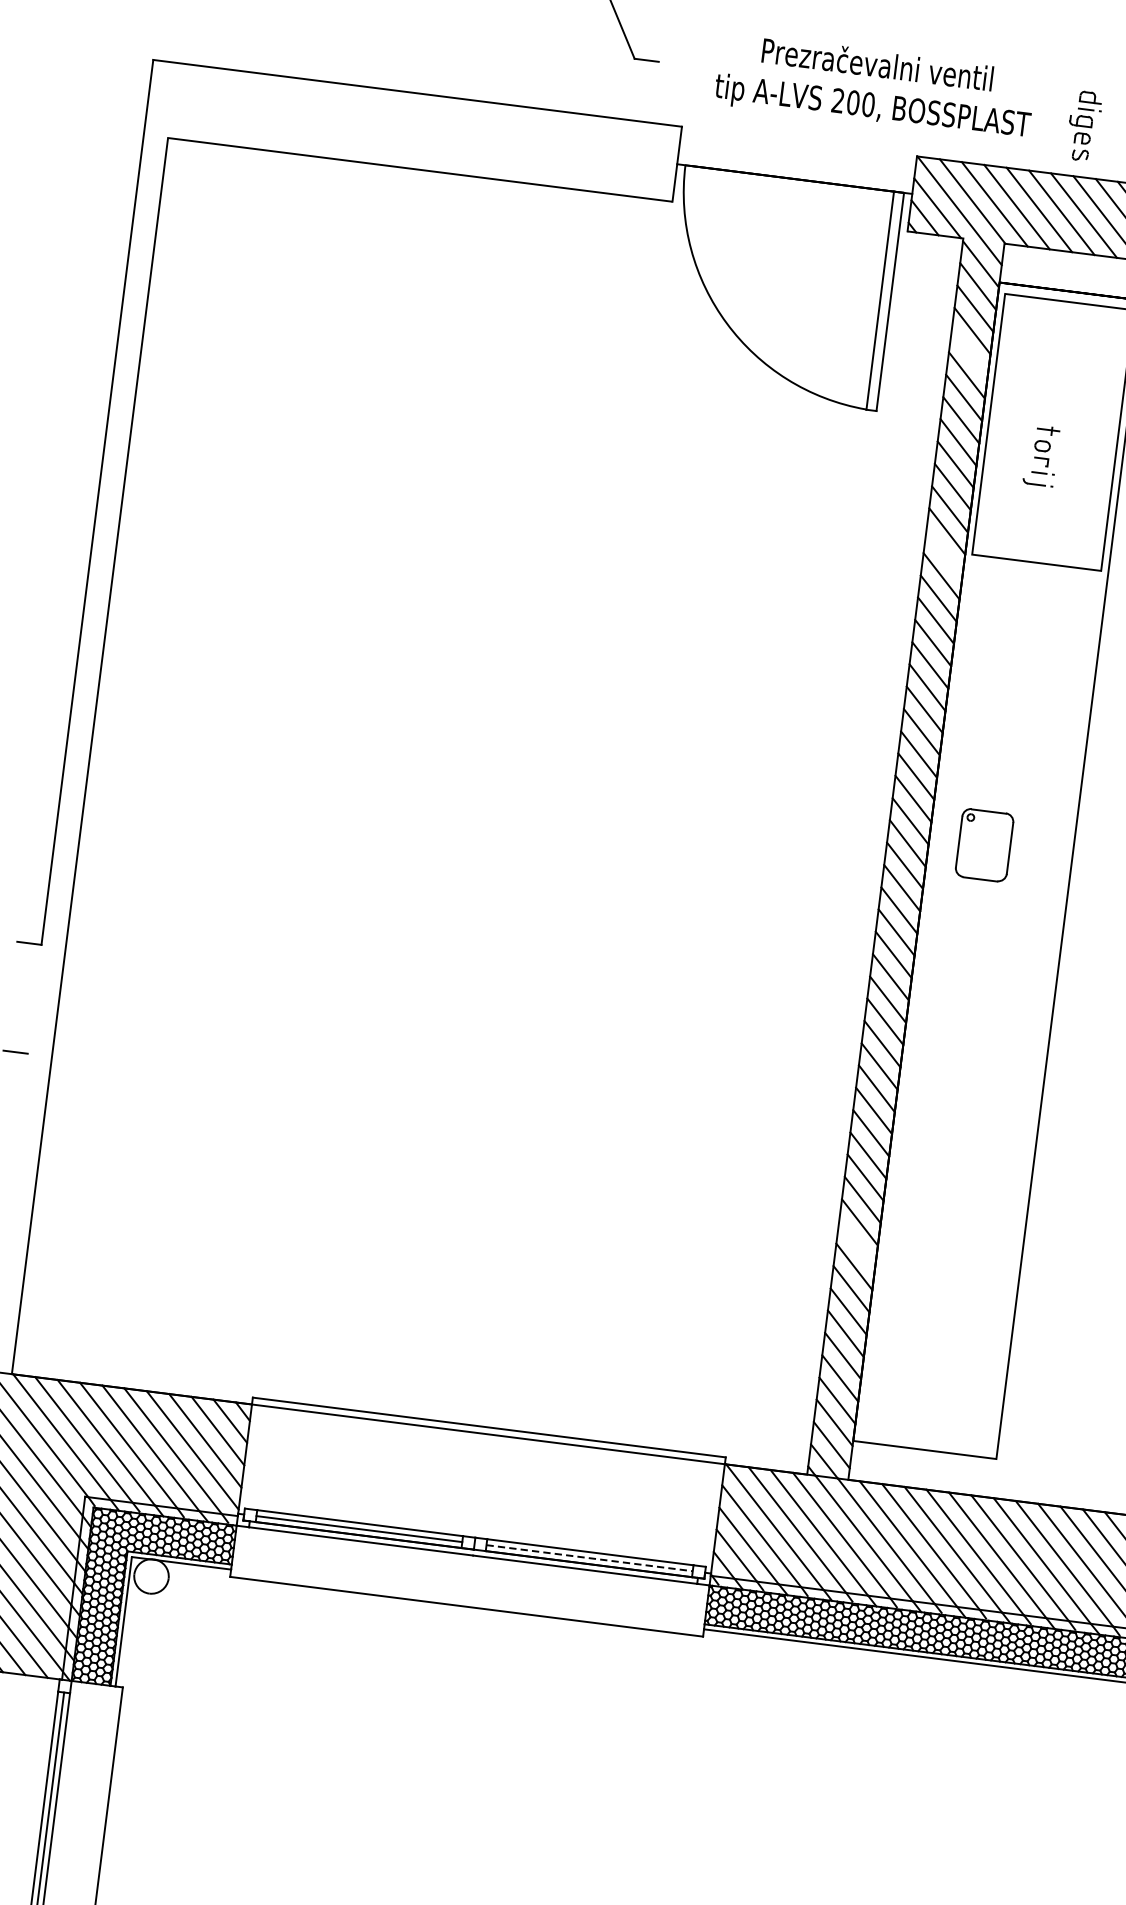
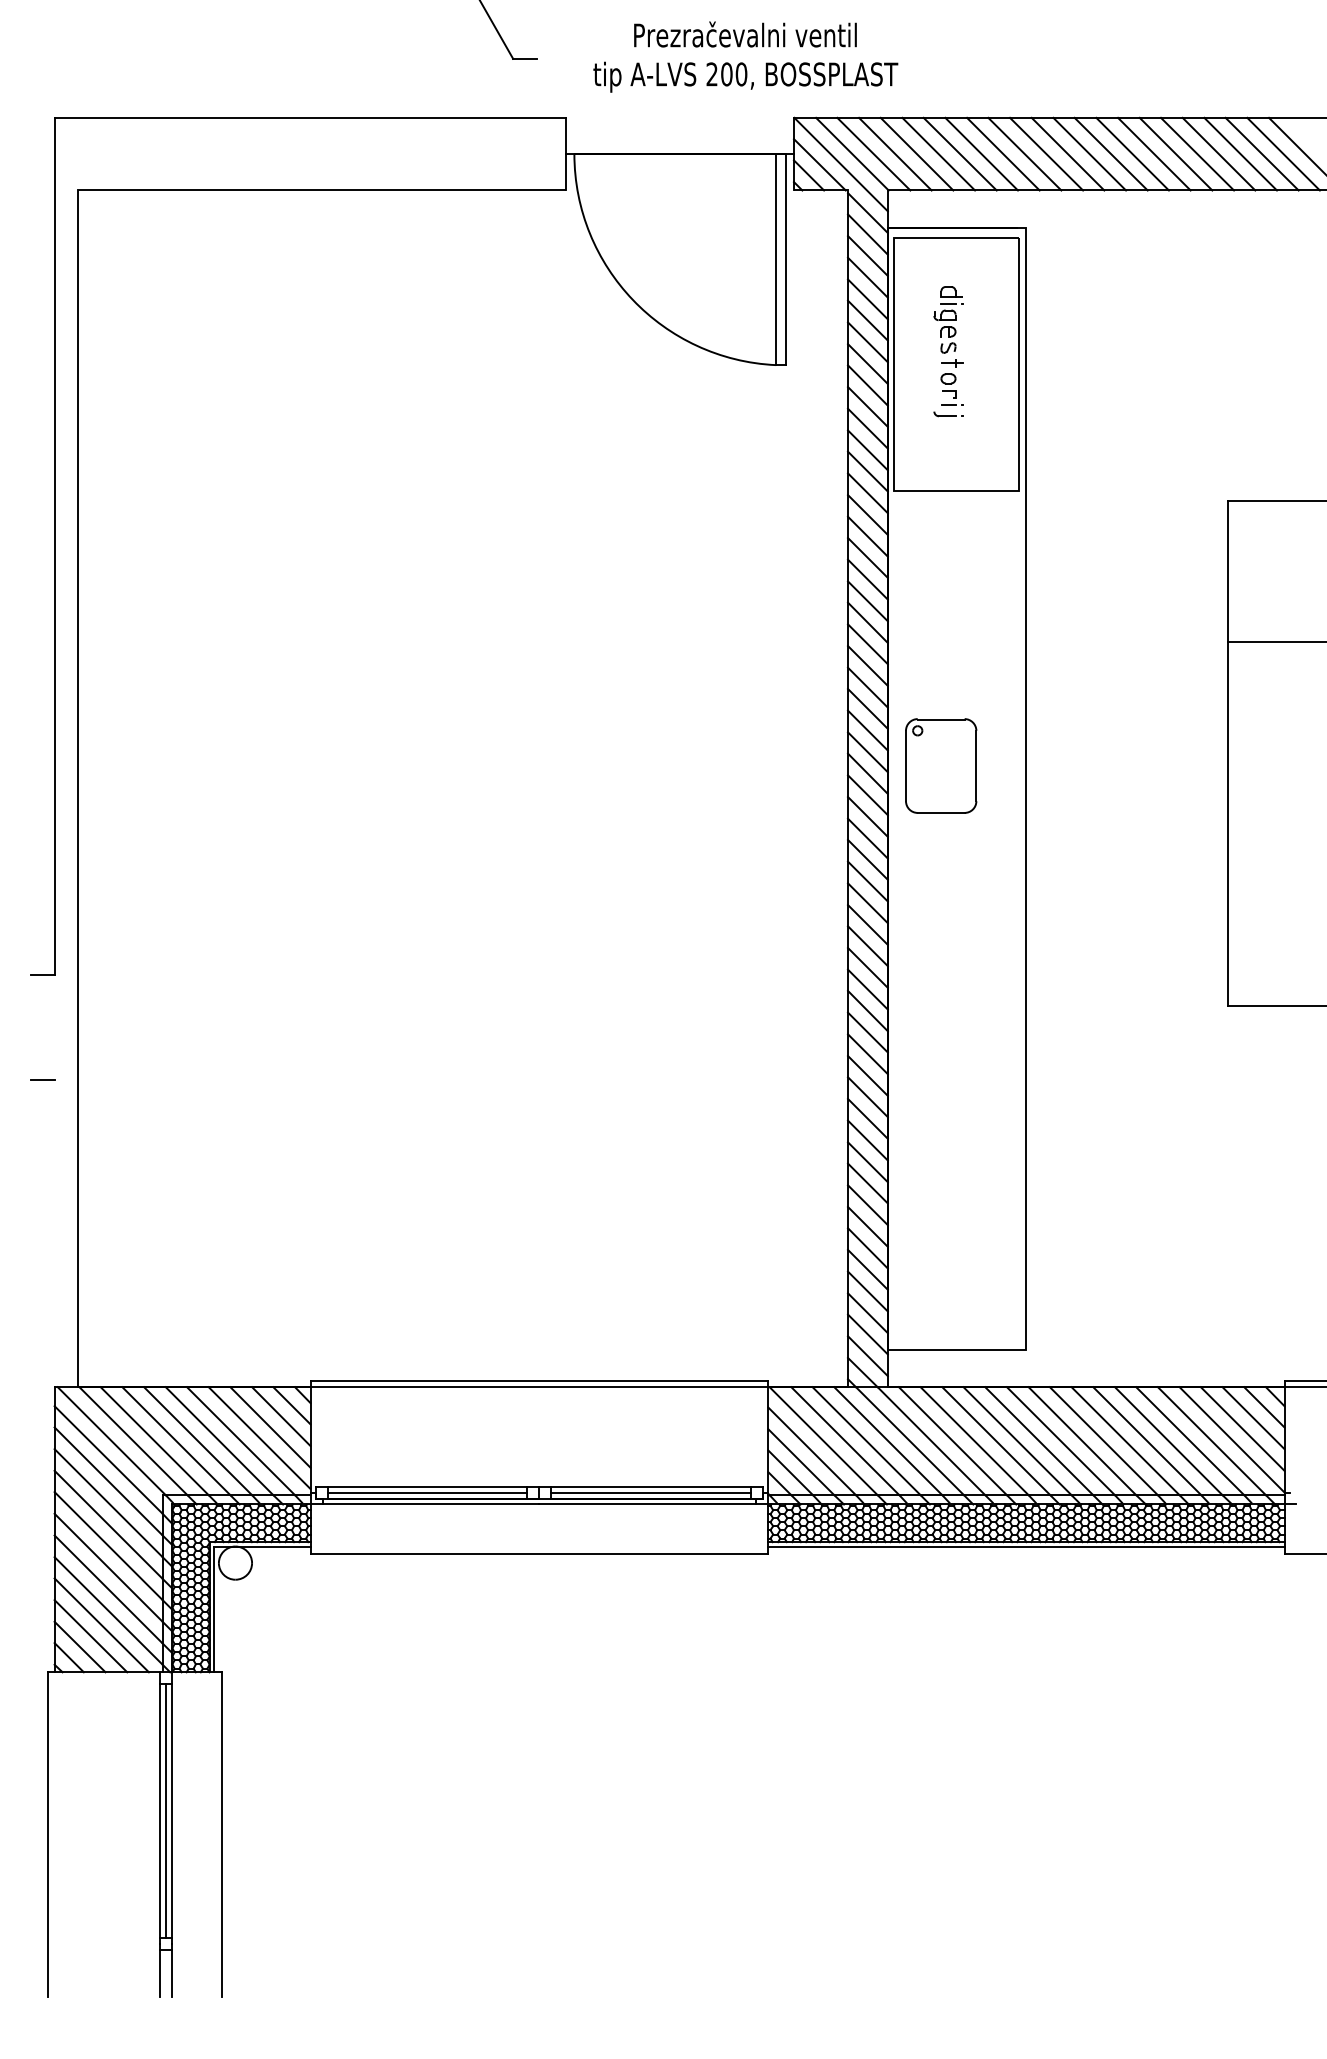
part: (1084, 125) -> (948, 319), moved
line: (969, 353) -> (867, 299), added
line: (943, 554) -> (867, 493), added
part: (984, 844) -> (941, 765), size x1.43
line: (856, 1245) -> (867, 1162), added
line: (589, 1557) -> (650, 1492), dashed -> solid

